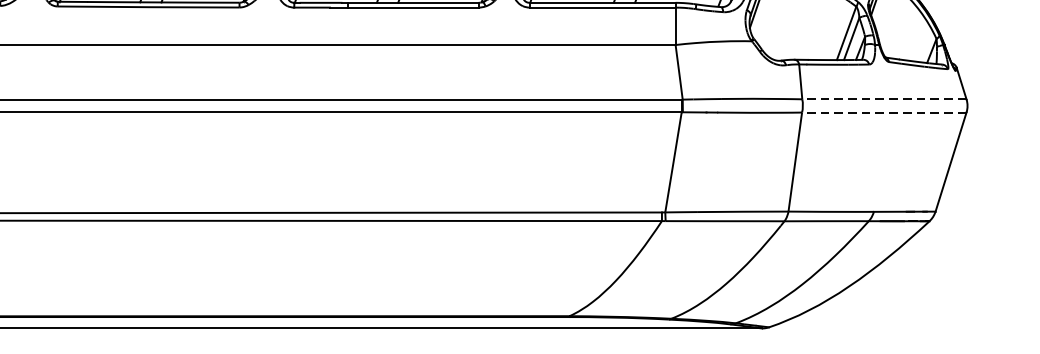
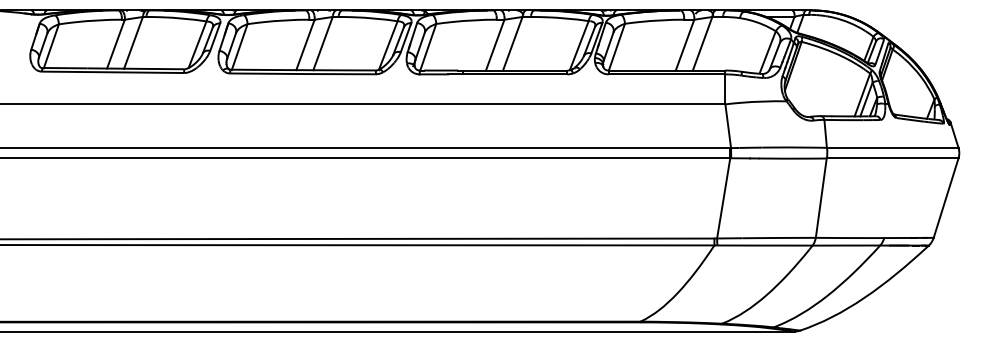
line: (884, 98) -> (892, 147), dashed -> solid
line: (884, 112) -> (892, 158), dashed -> solid

